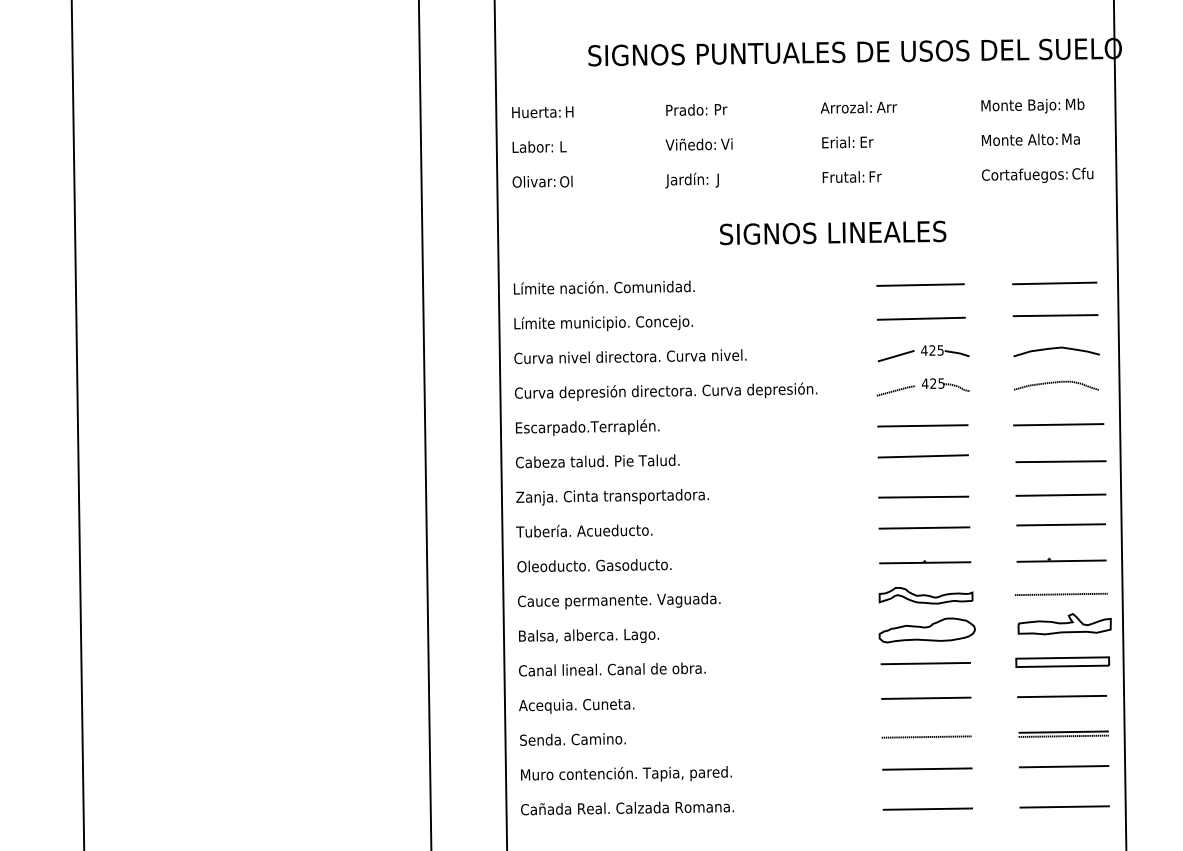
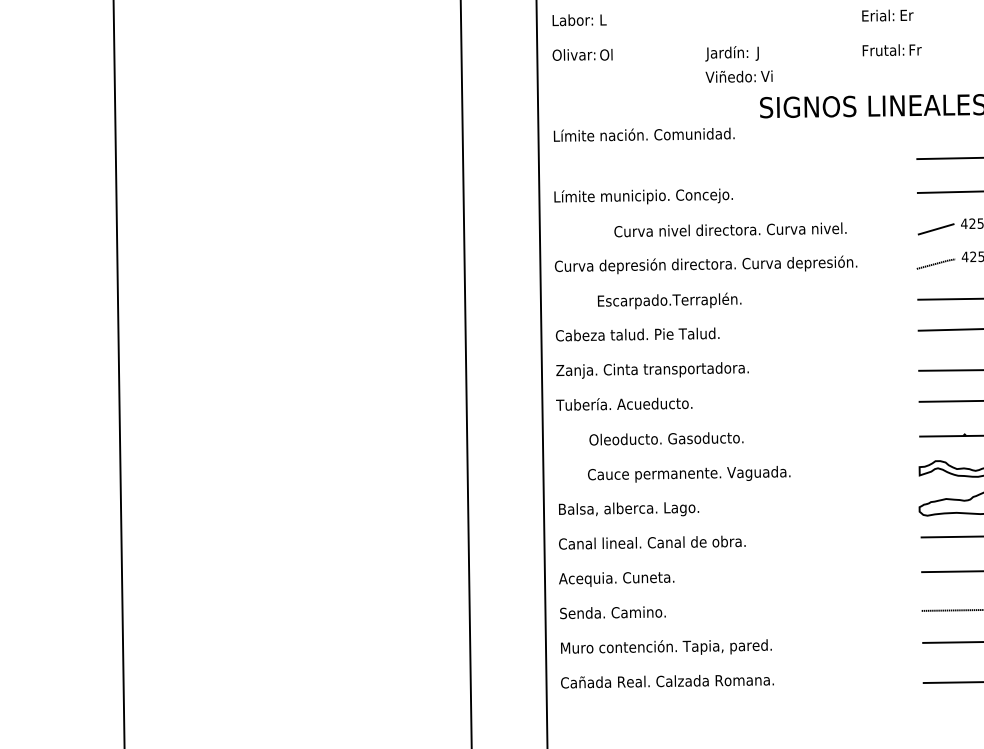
text: (698, 144) -> (738, 76), moved
text: (603, 287) -> (643, 134), moved
text: (630, 356) -> (730, 229), moved
text: (587, 427) -> (669, 300), moved
text: (594, 565) -> (666, 438), moved
text: (619, 600) -> (689, 473), moved

